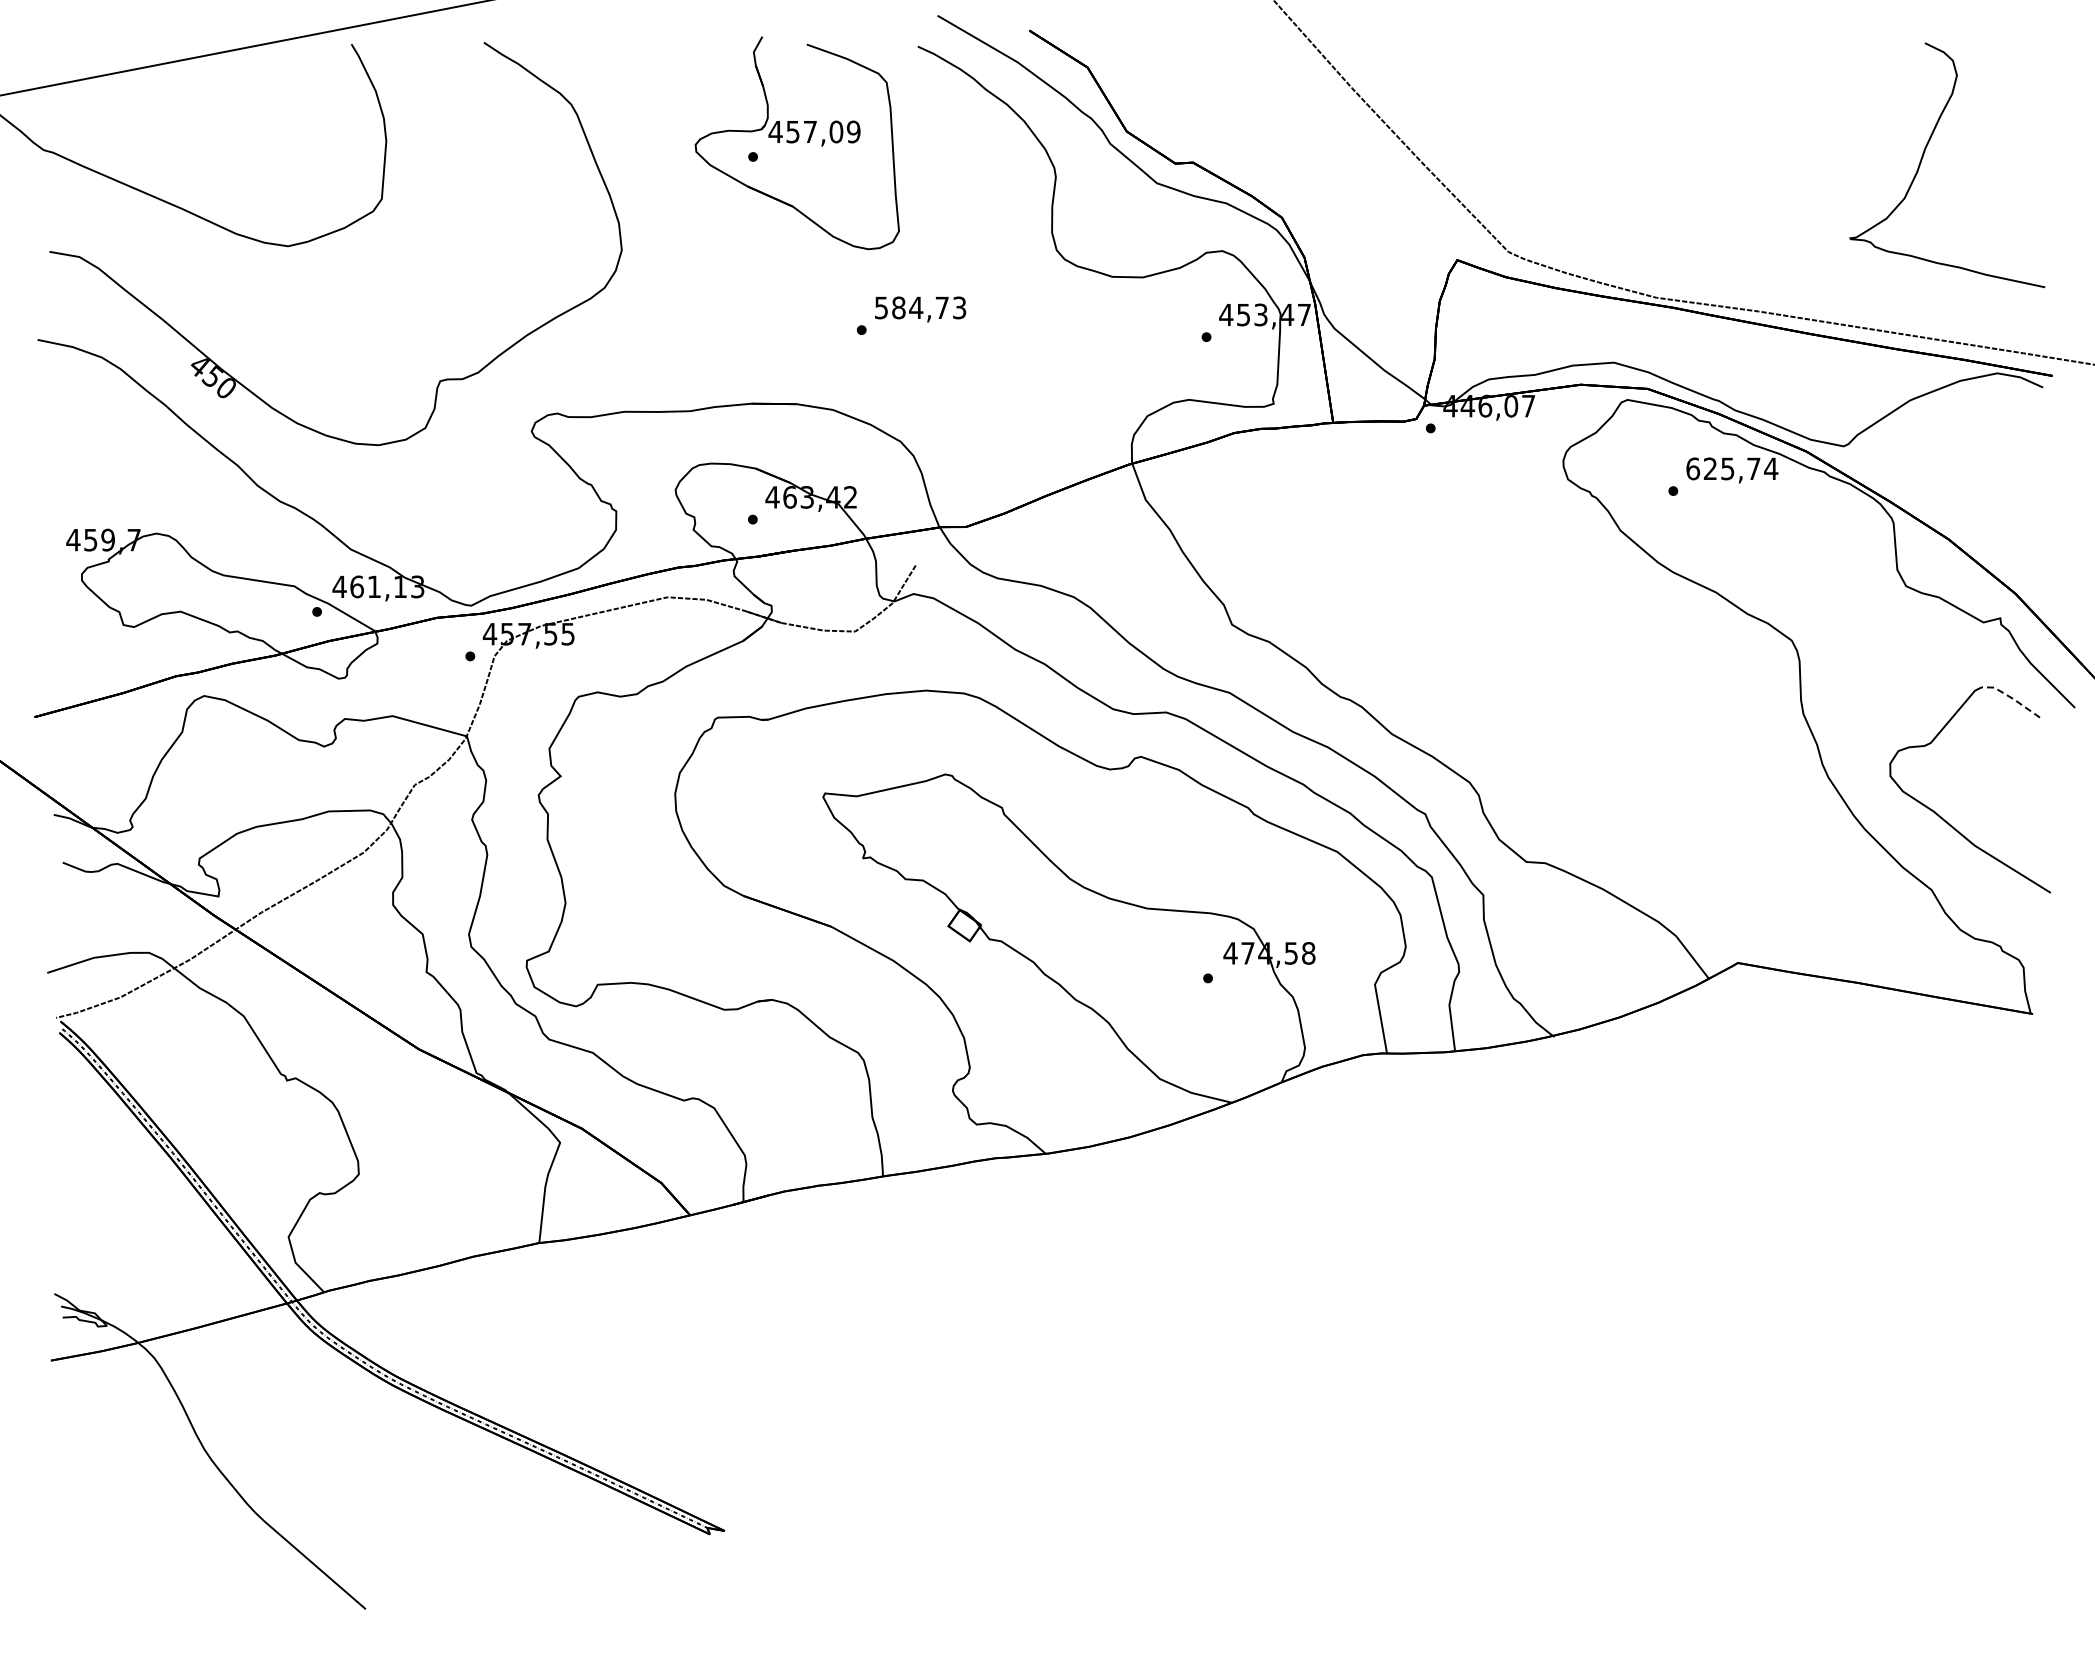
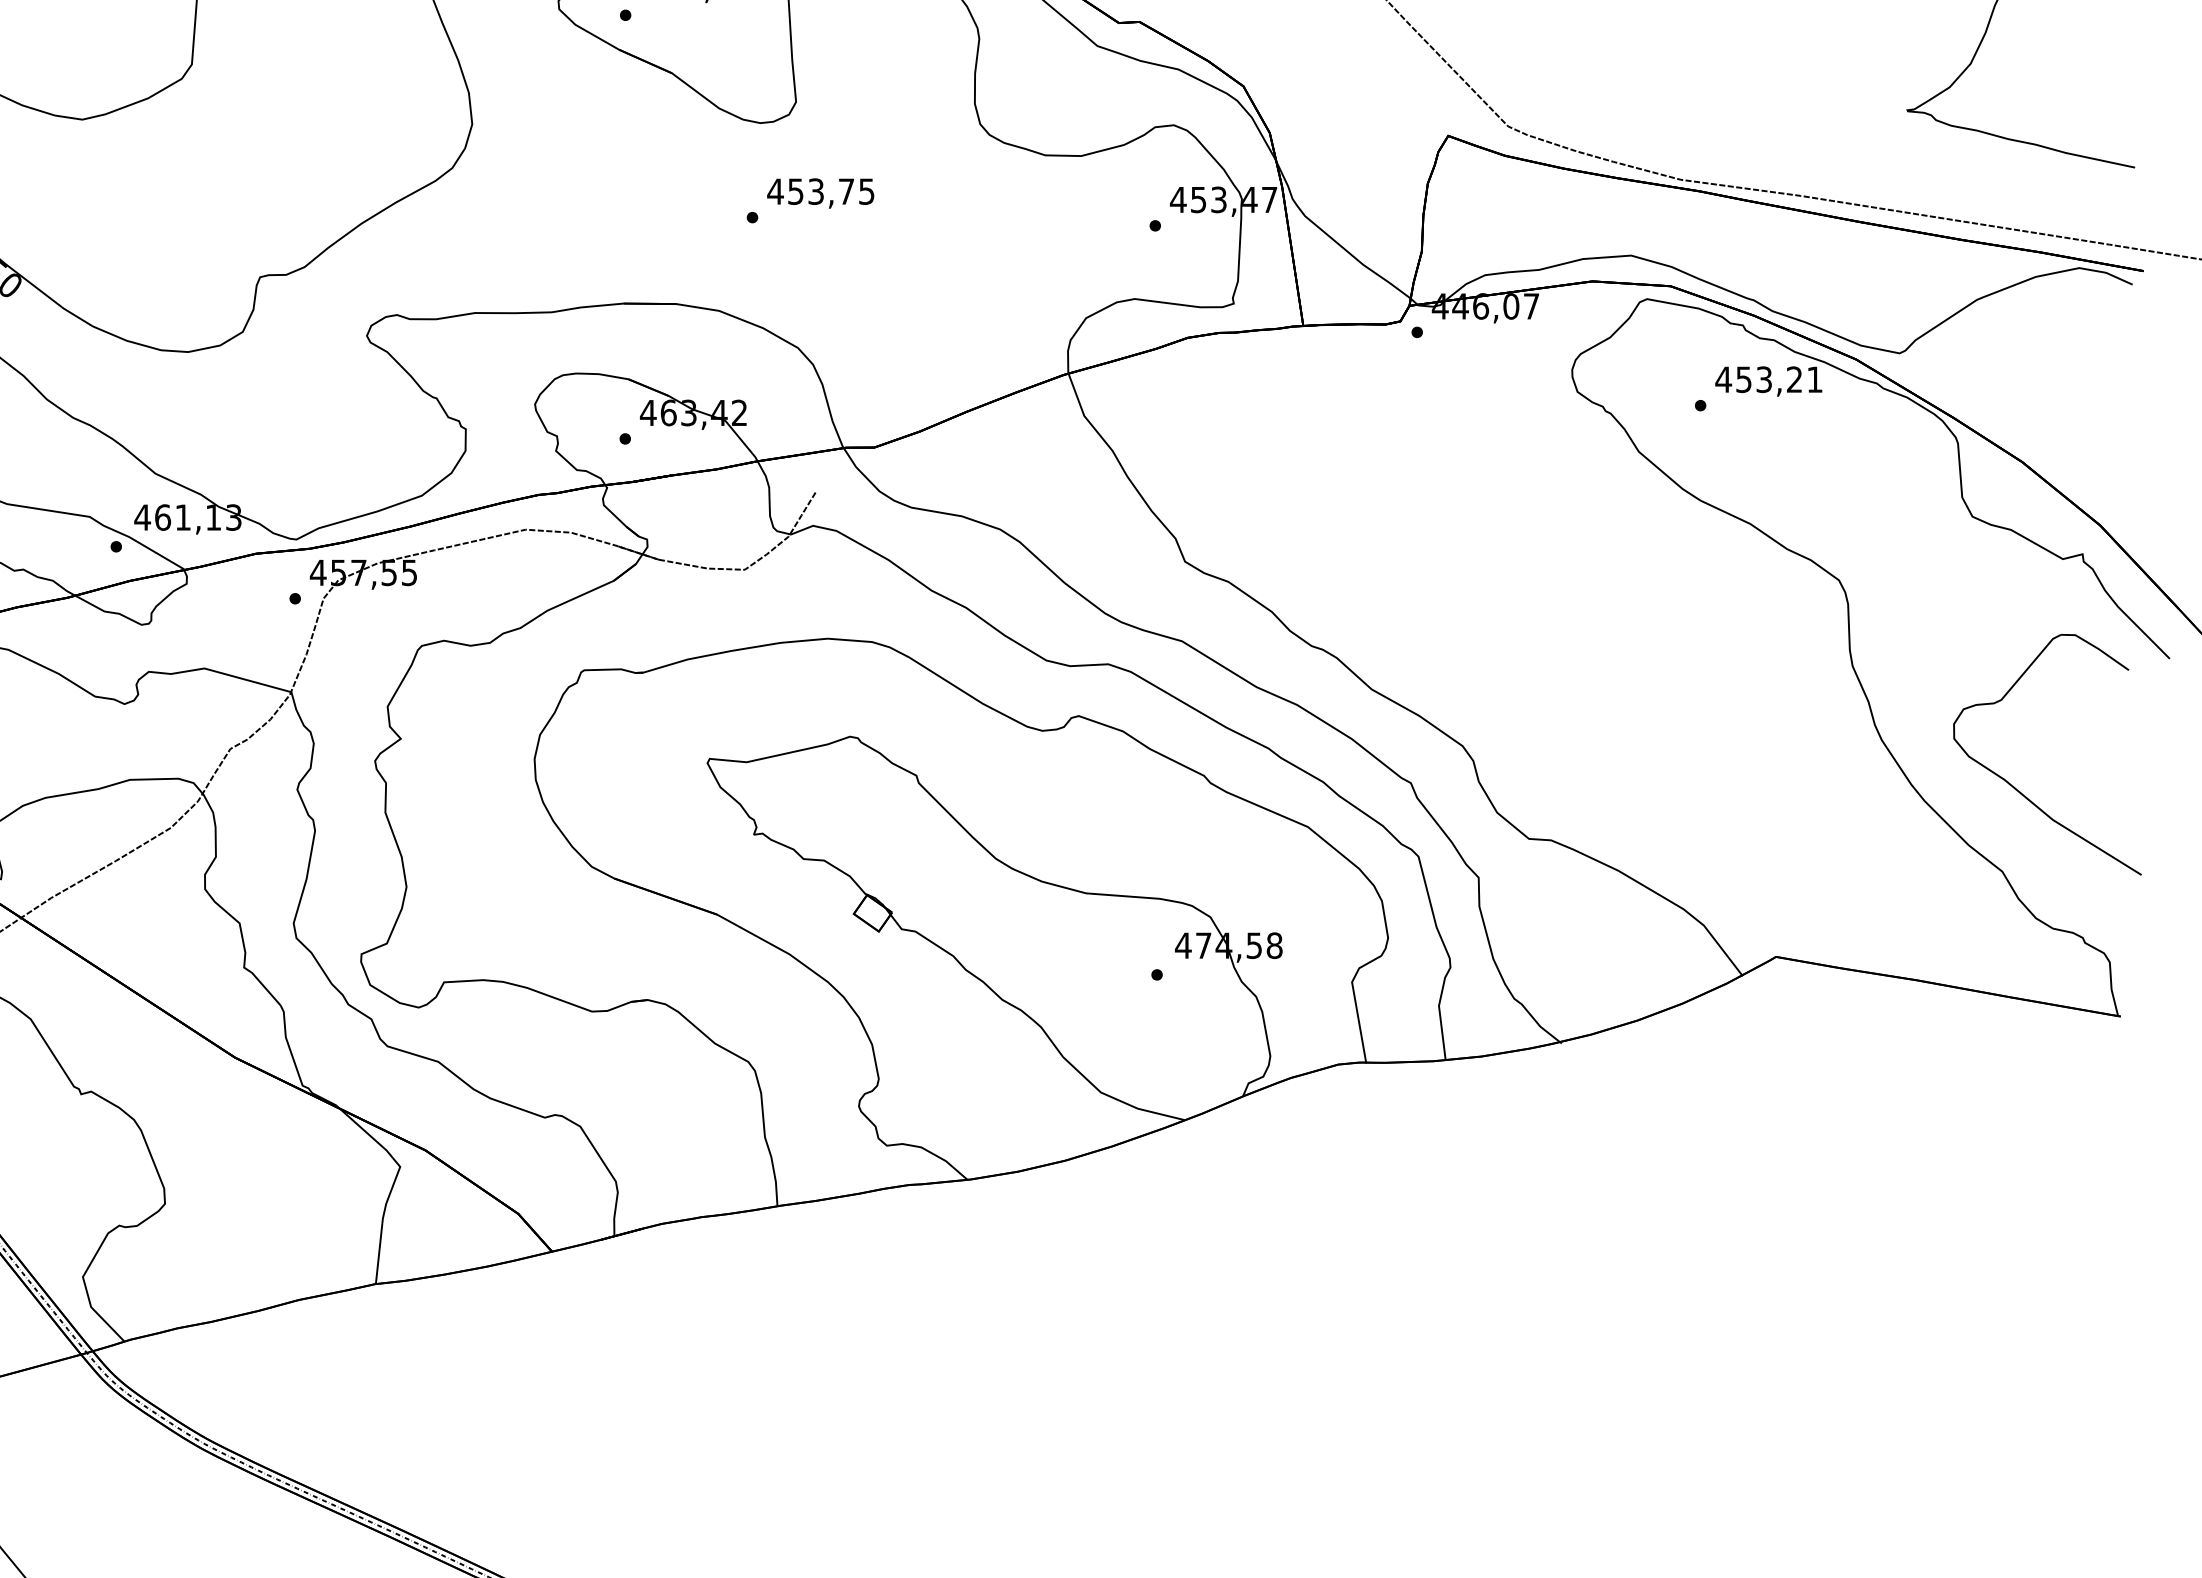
text: (920, 307) -> (821, 191), 584,73 -> 453,75
text: (1731, 468) -> (1768, 379), 625,74 -> 453,21
line: (2011, 697) -> (2095, 646), dashed -> solid

